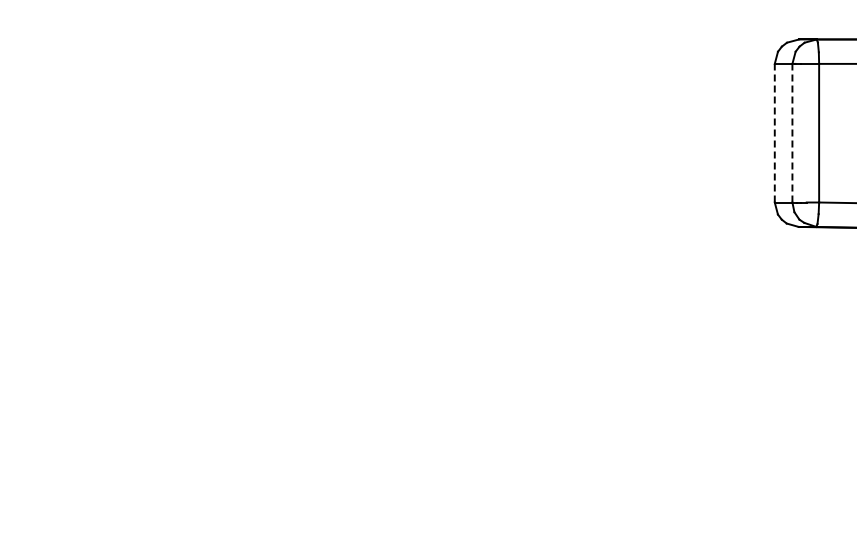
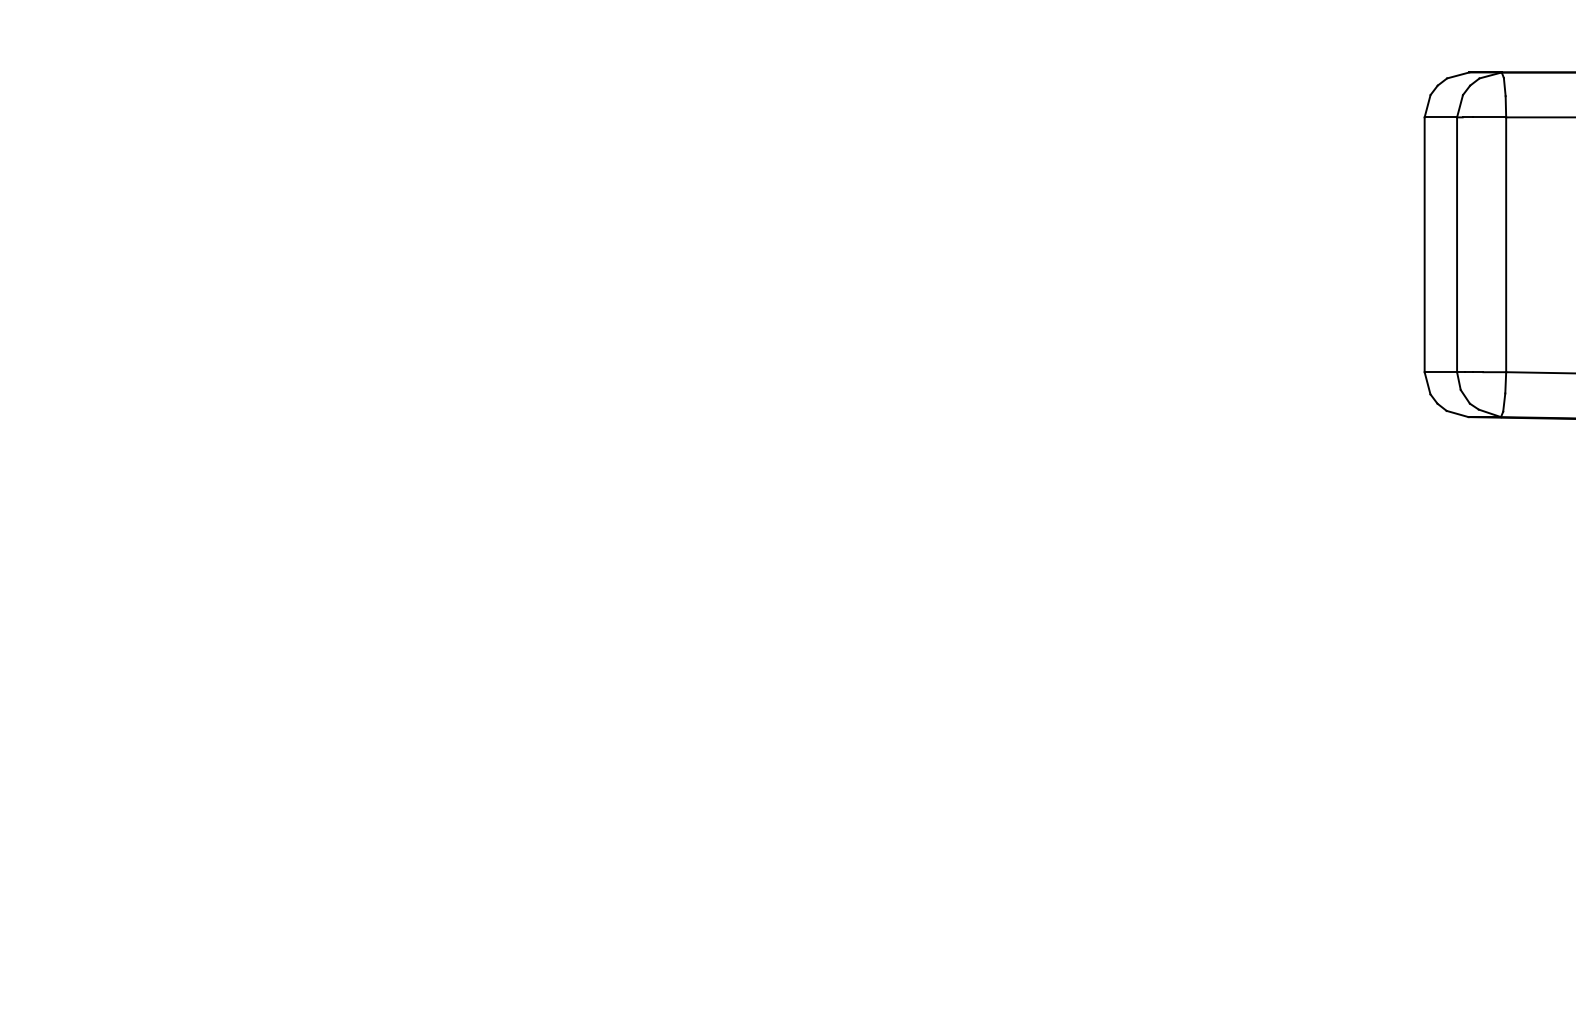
line: (774, 132) -> (1424, 243), dashed -> solid
line: (792, 132) -> (1457, 243), dashed -> solid

